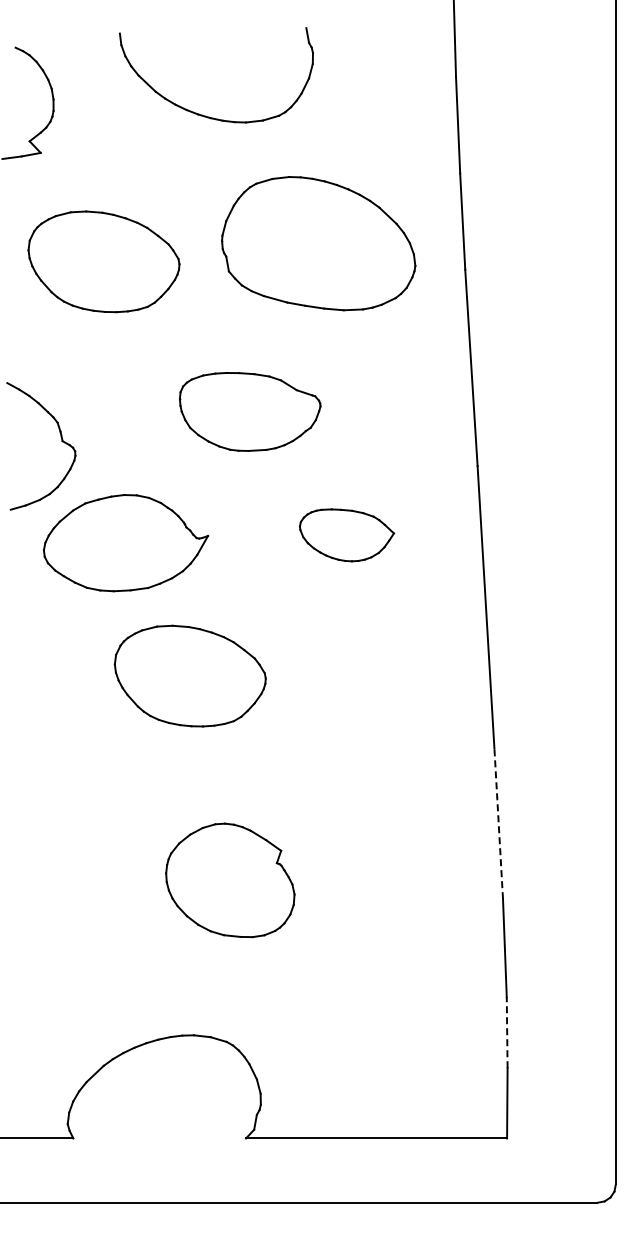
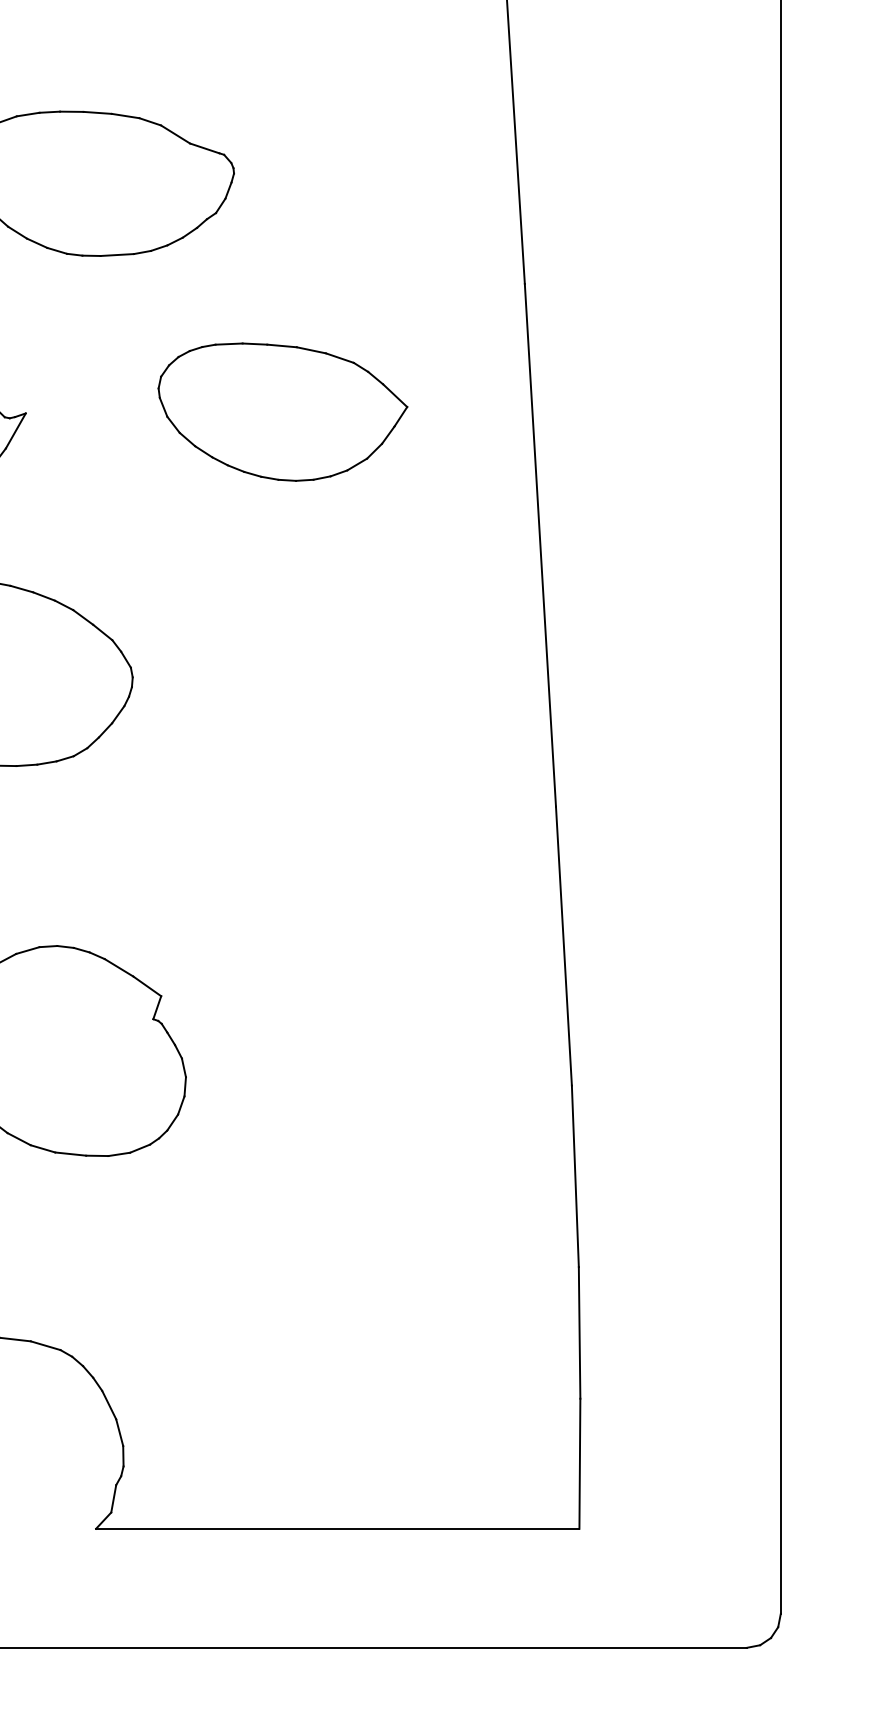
part: (346, 535) -> (282, 412), size x1.43
line: (498, 823) -> (563, 945), dashed -> solid
line: (507, 1032) -> (580, 1332), dashed -> solid

